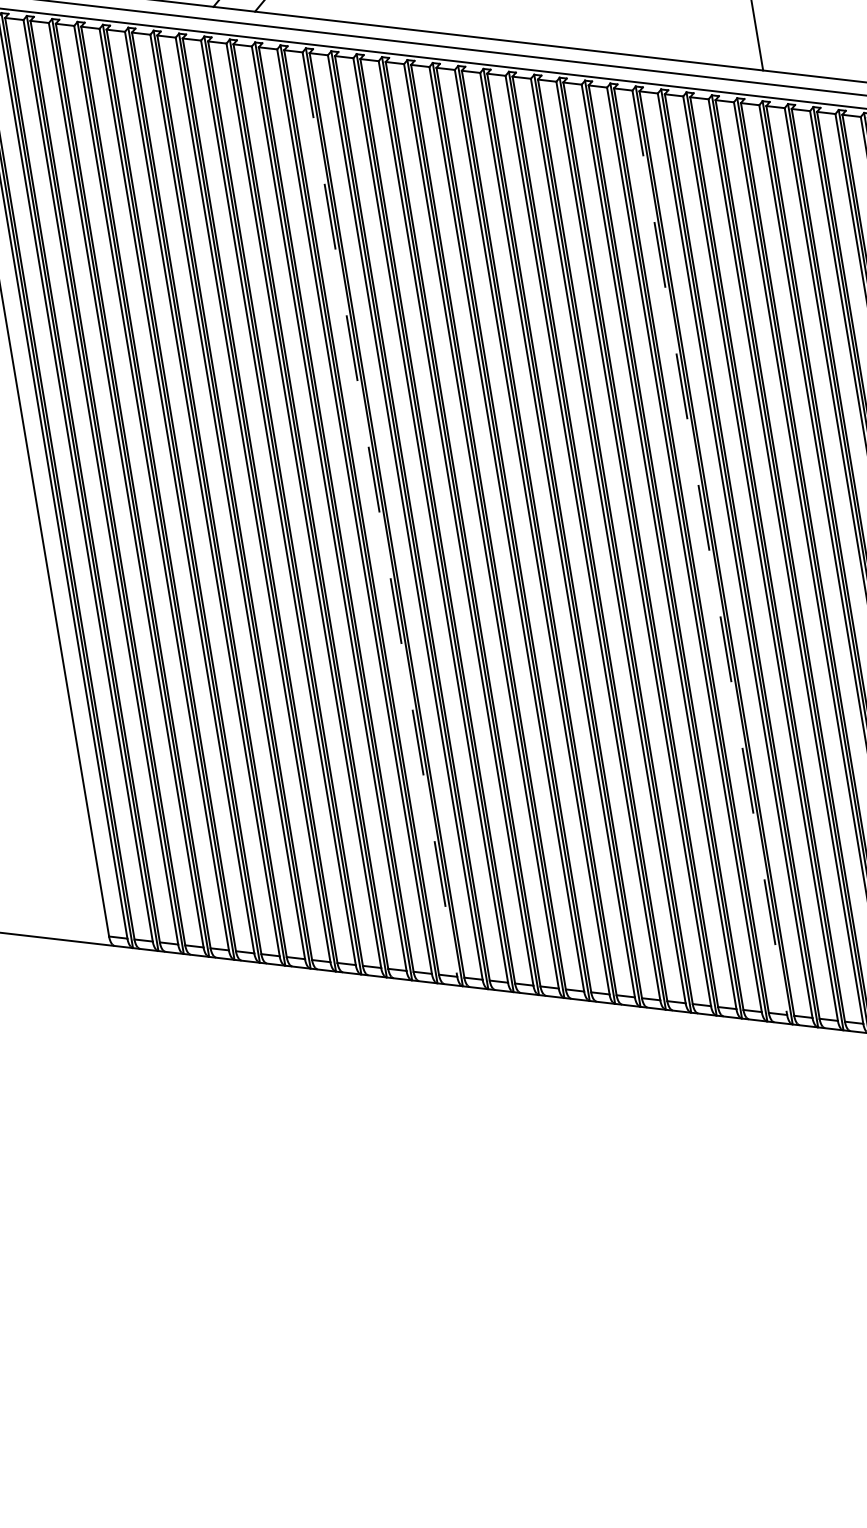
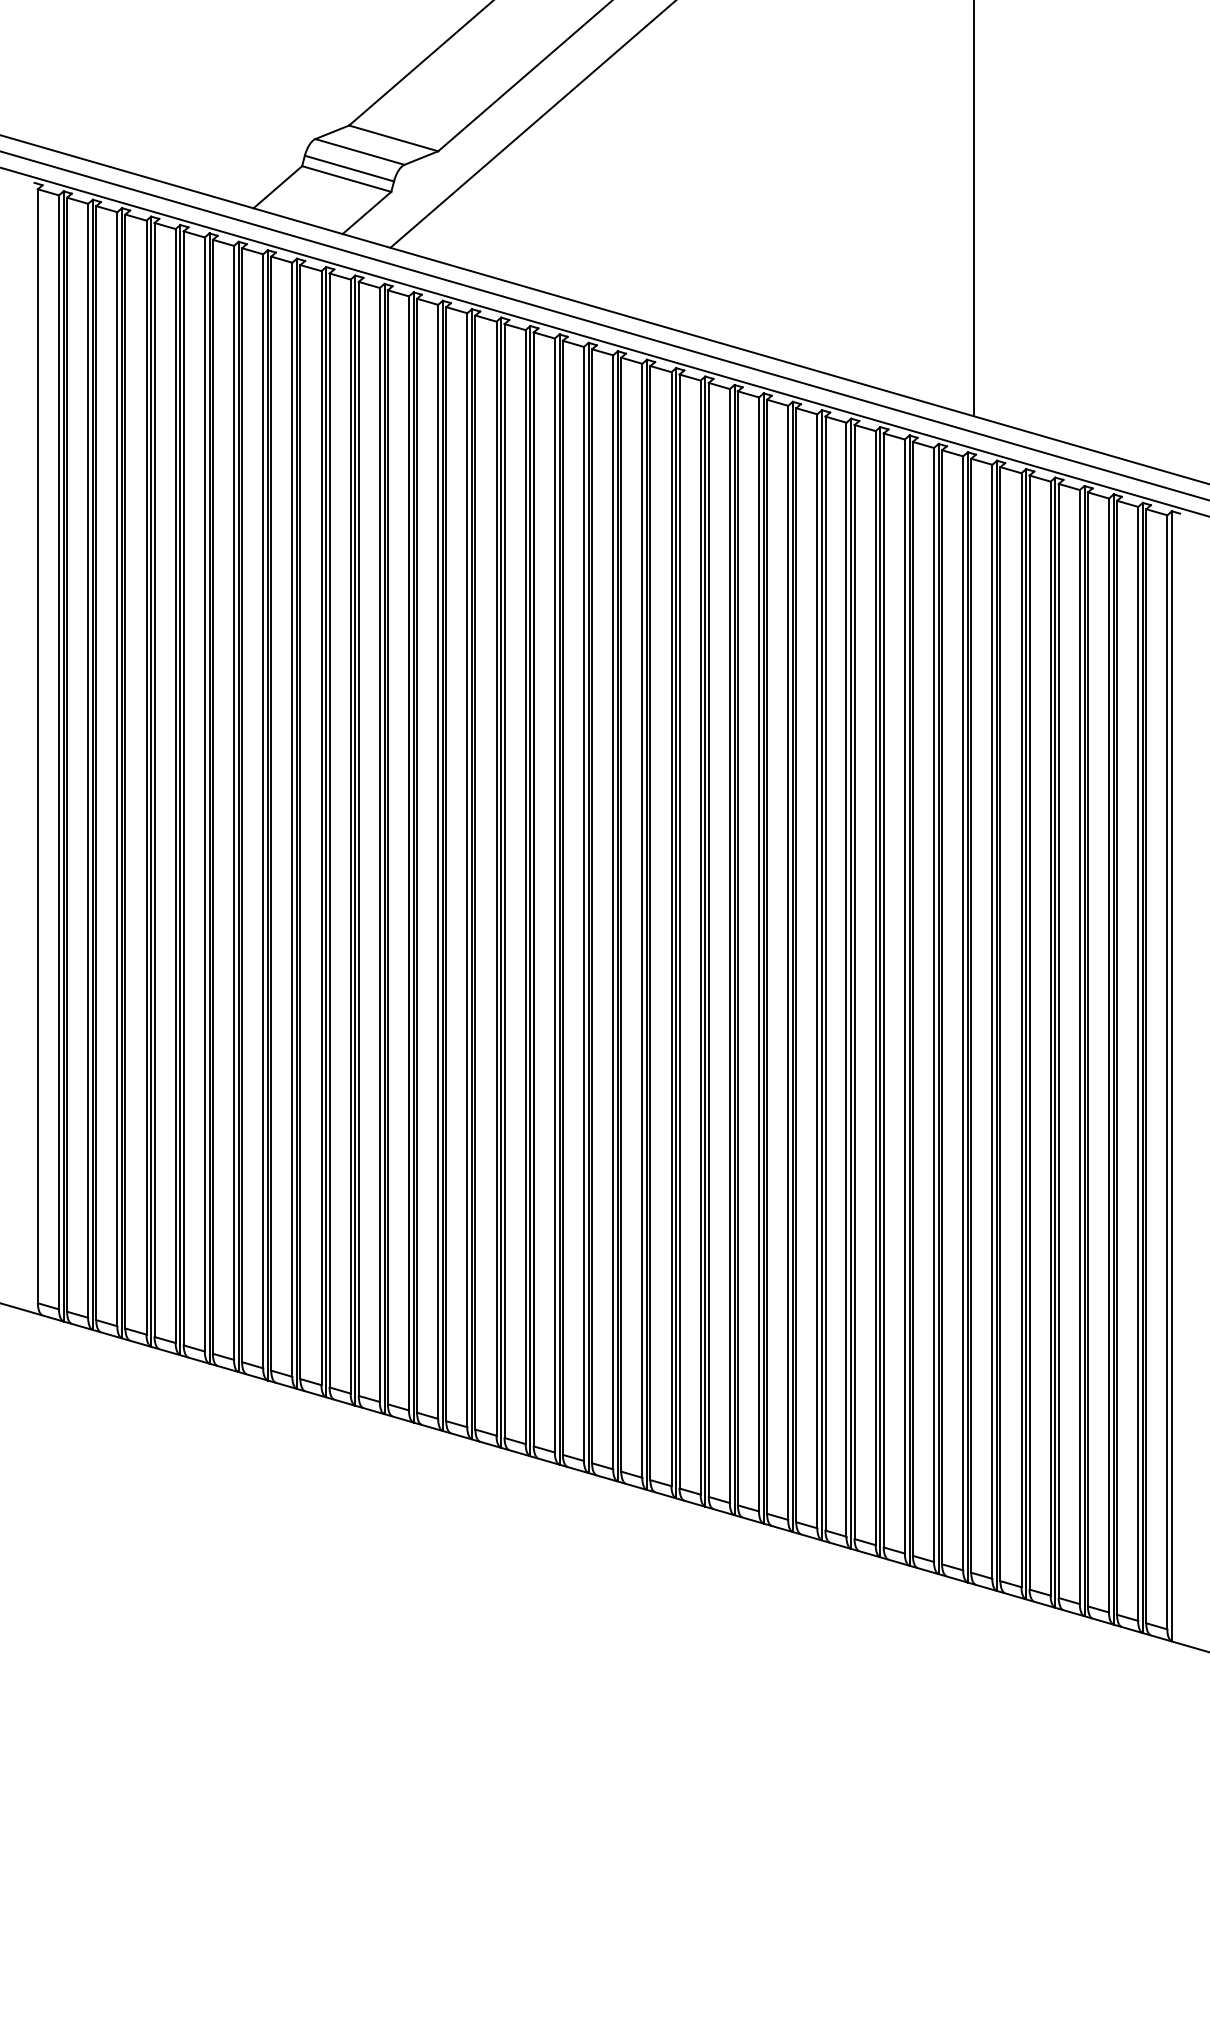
line: (380, 514) -> (438, 861), dashed -> solid
line: (709, 552) -> (817, 971), dashed -> solid

